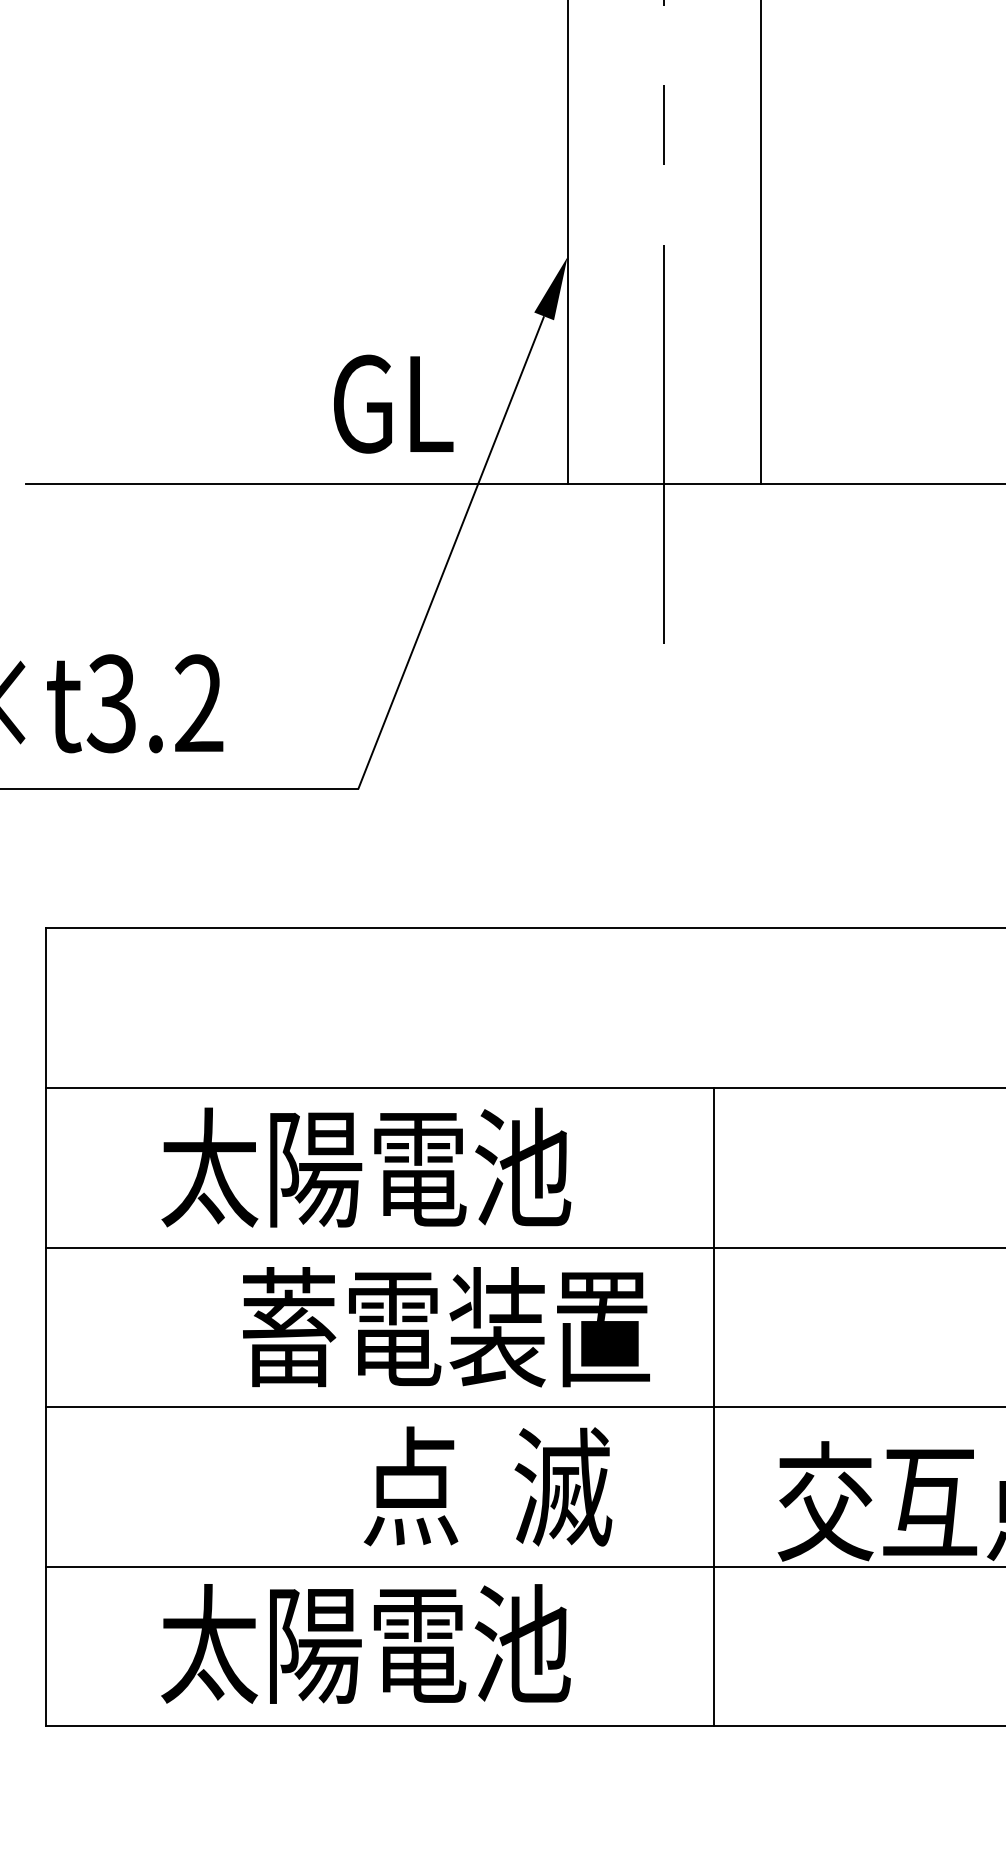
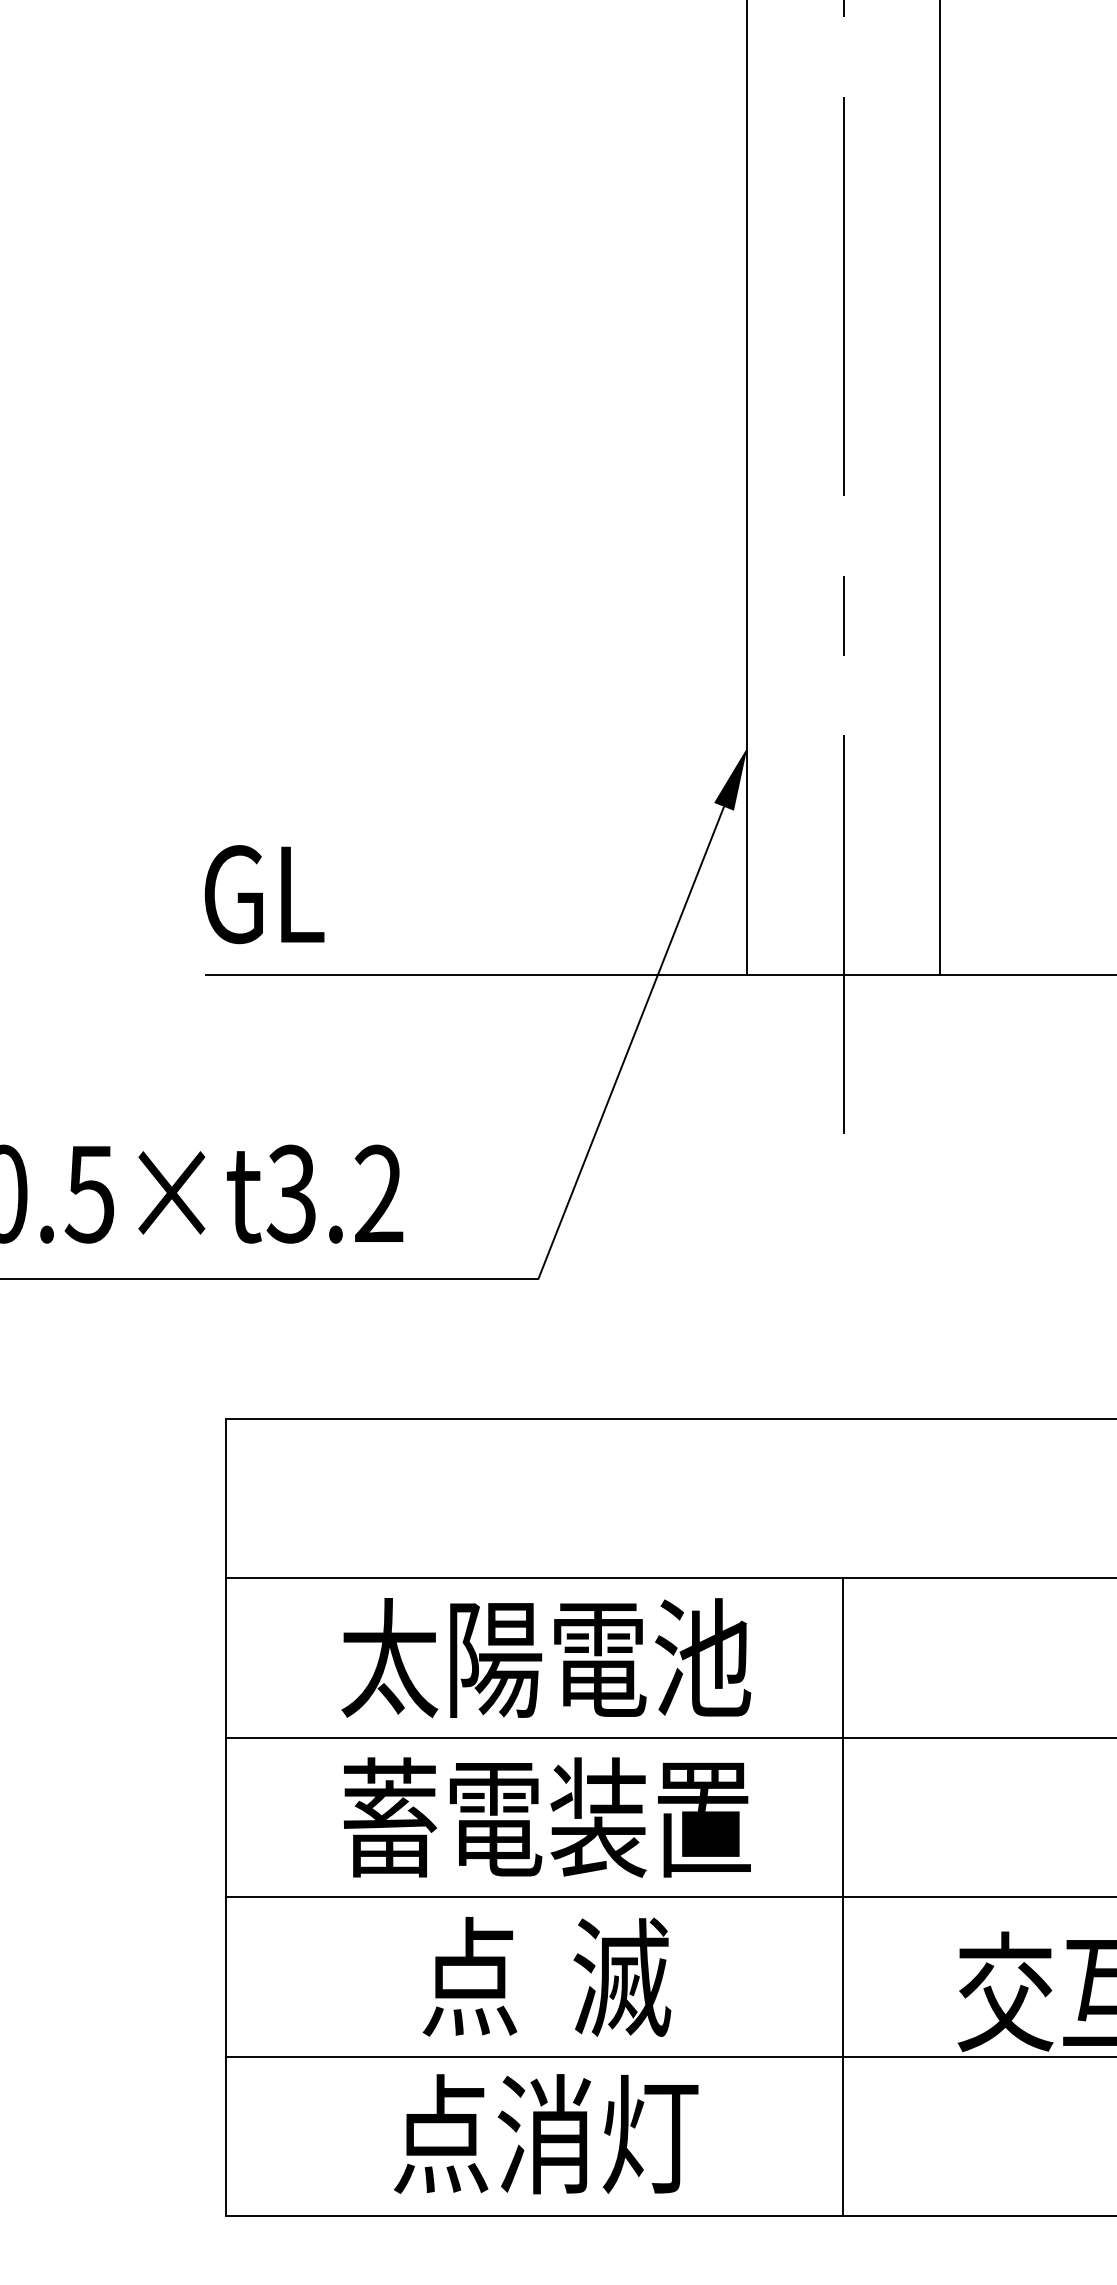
text: (393, 404) -> (264, 894), moved
text: (445, 1327) -> (546, 1817), moved
line: (713, 1407) -> (842, 1897), moved
text: (487, 1486) -> (546, 1976), moved
text: (365, 1644) -> (545, 2134), 太陽電池 -> 点消灯

